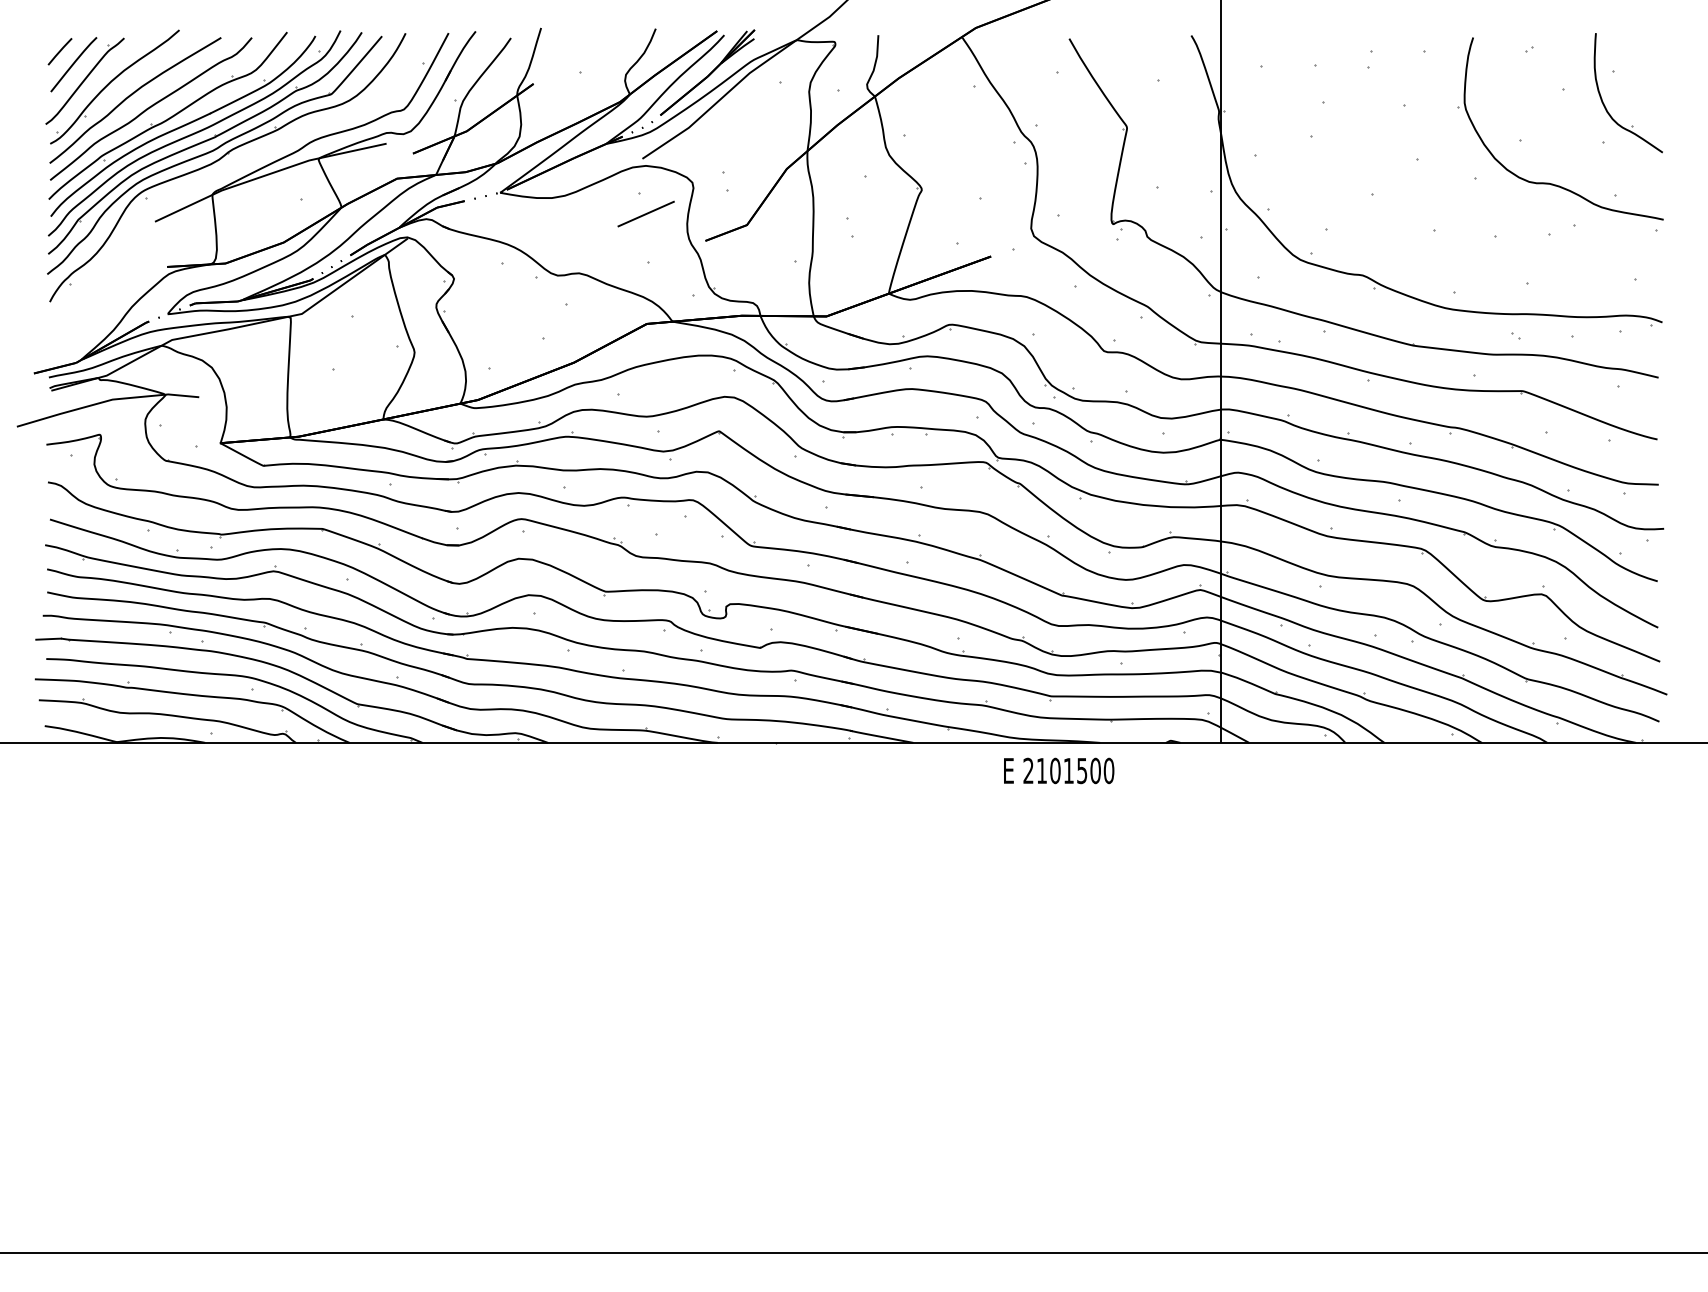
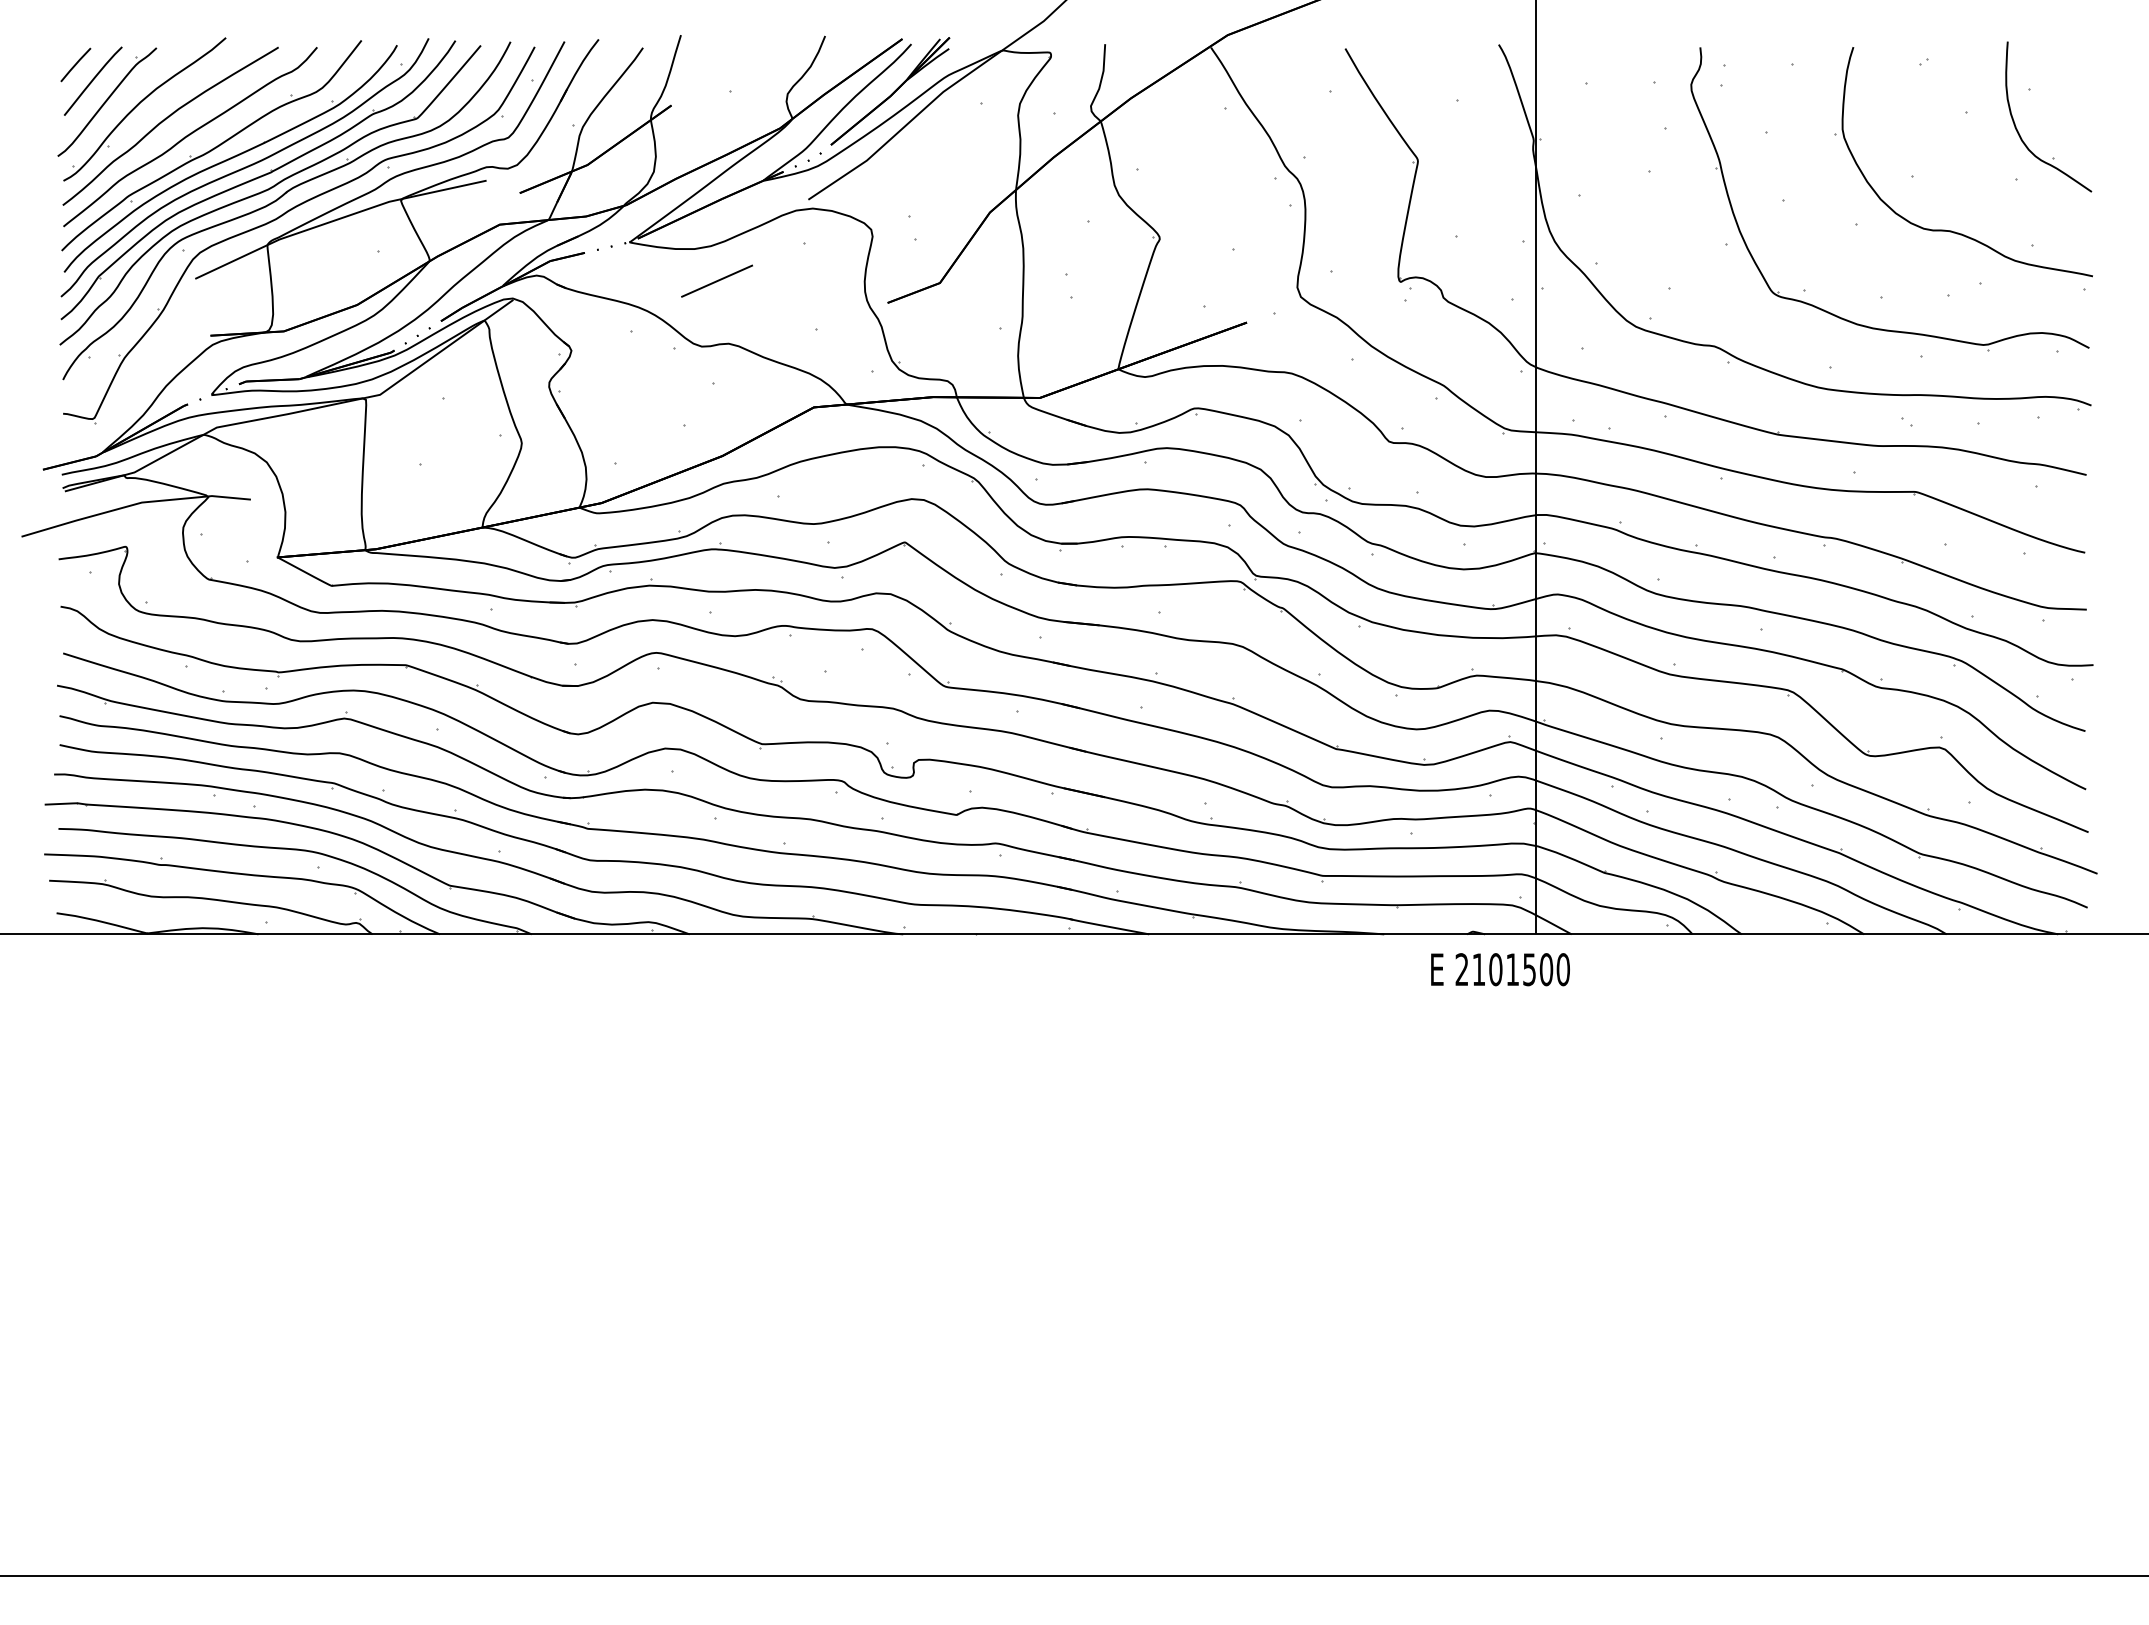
part: (226, 170) -> (285, 214), added
line: (645, 213) -> (716, 280), moved
part: (1457, 249) -> (1833, 313), added
text: (1059, 770) -> (1500, 969), moved

